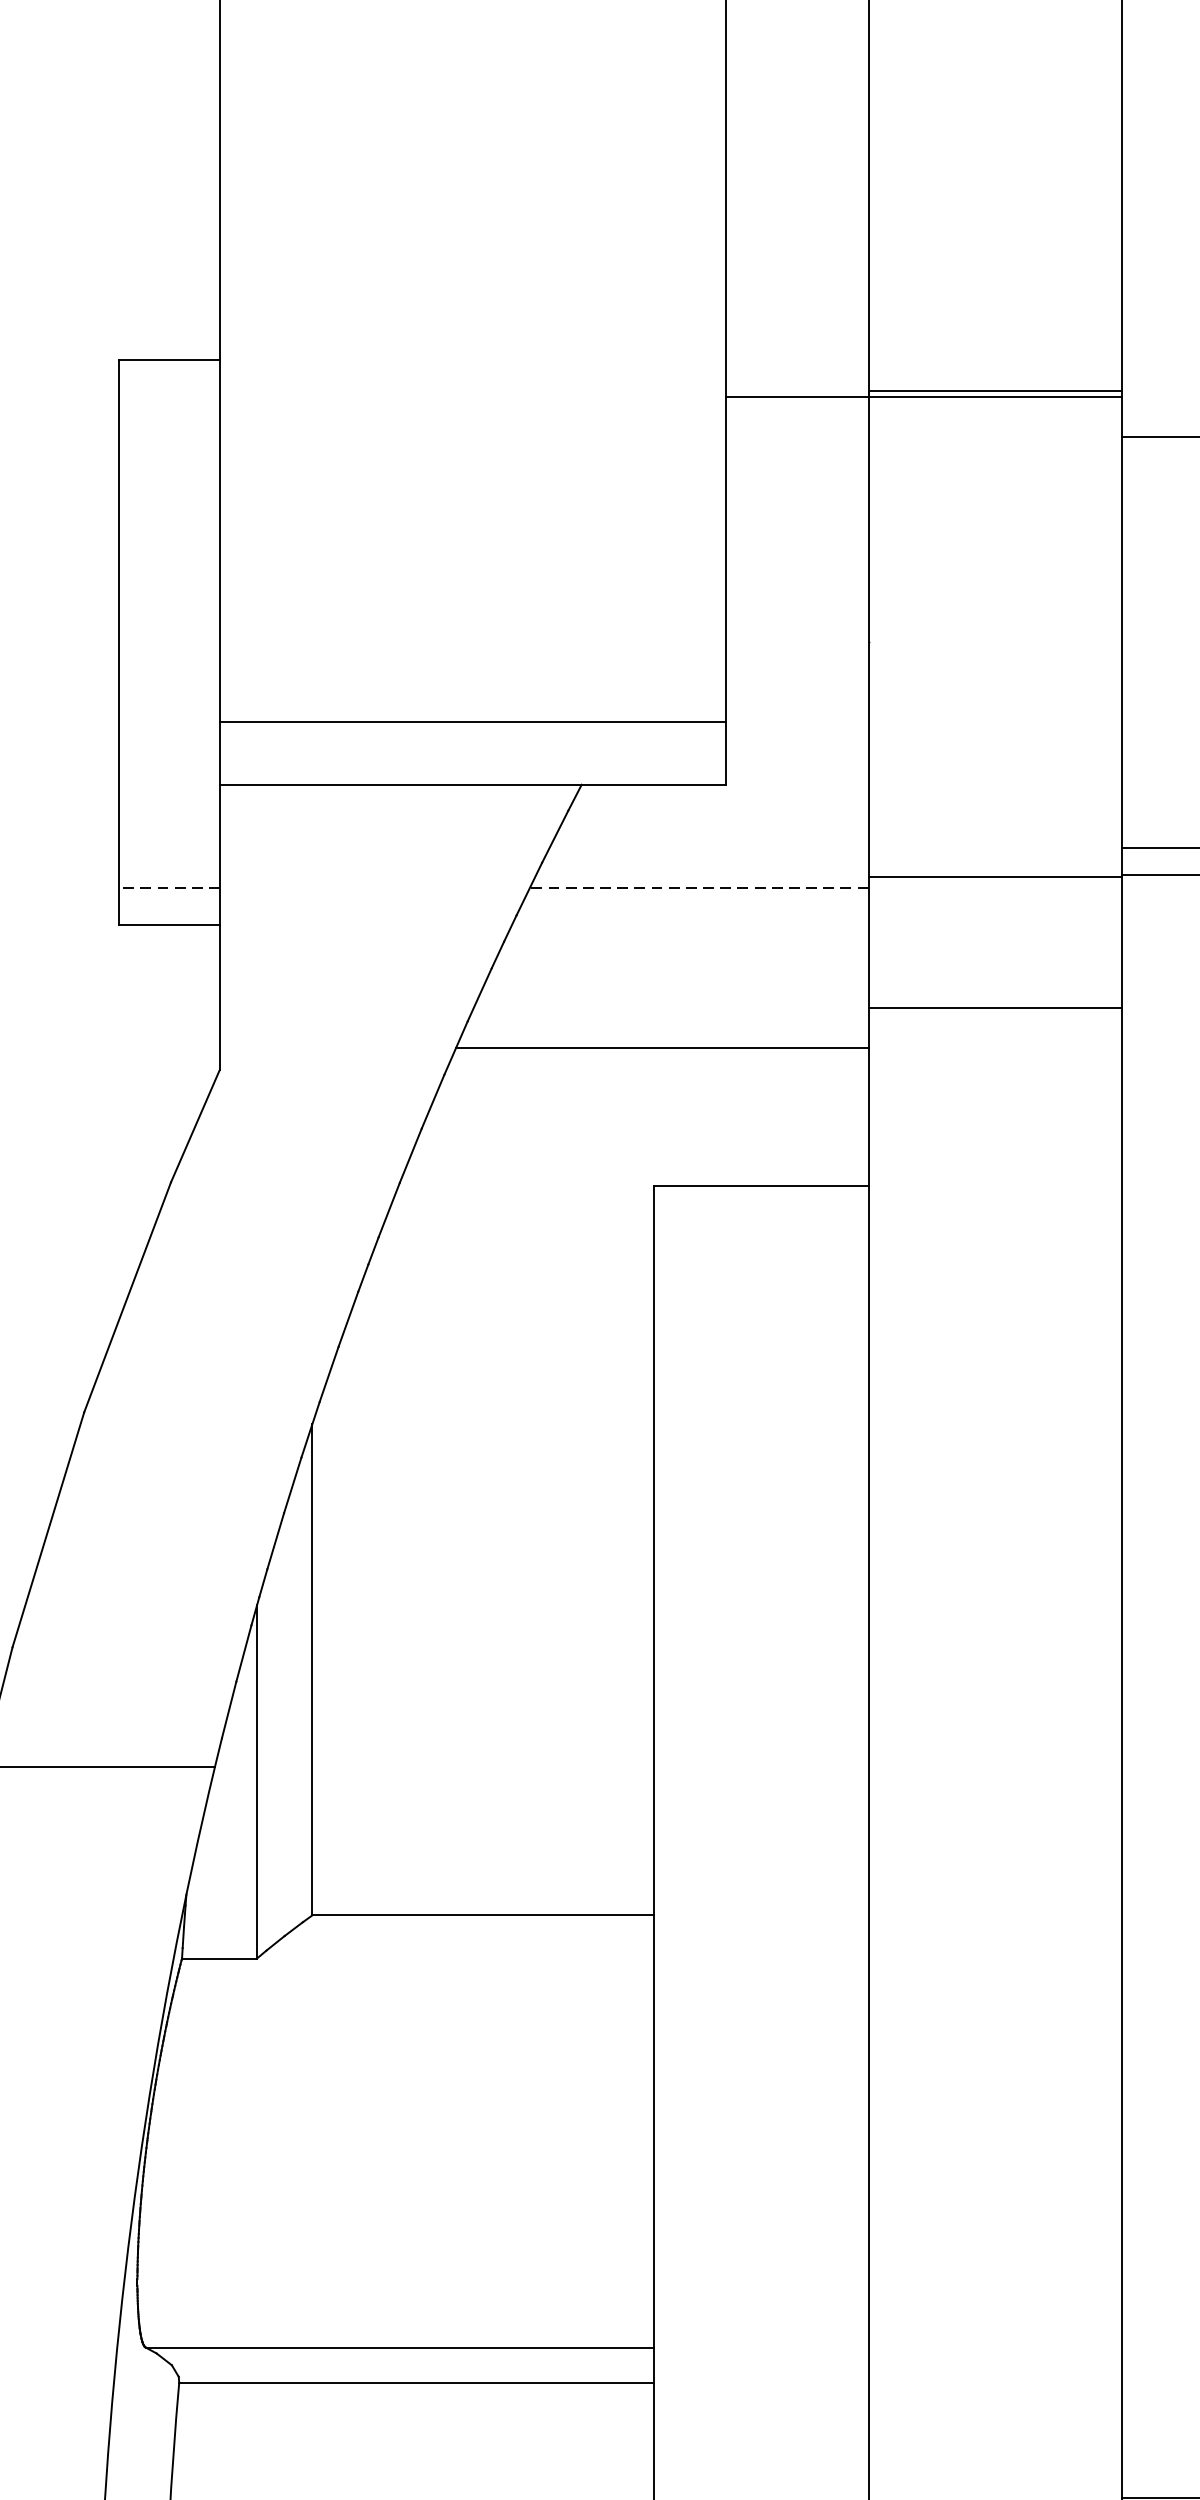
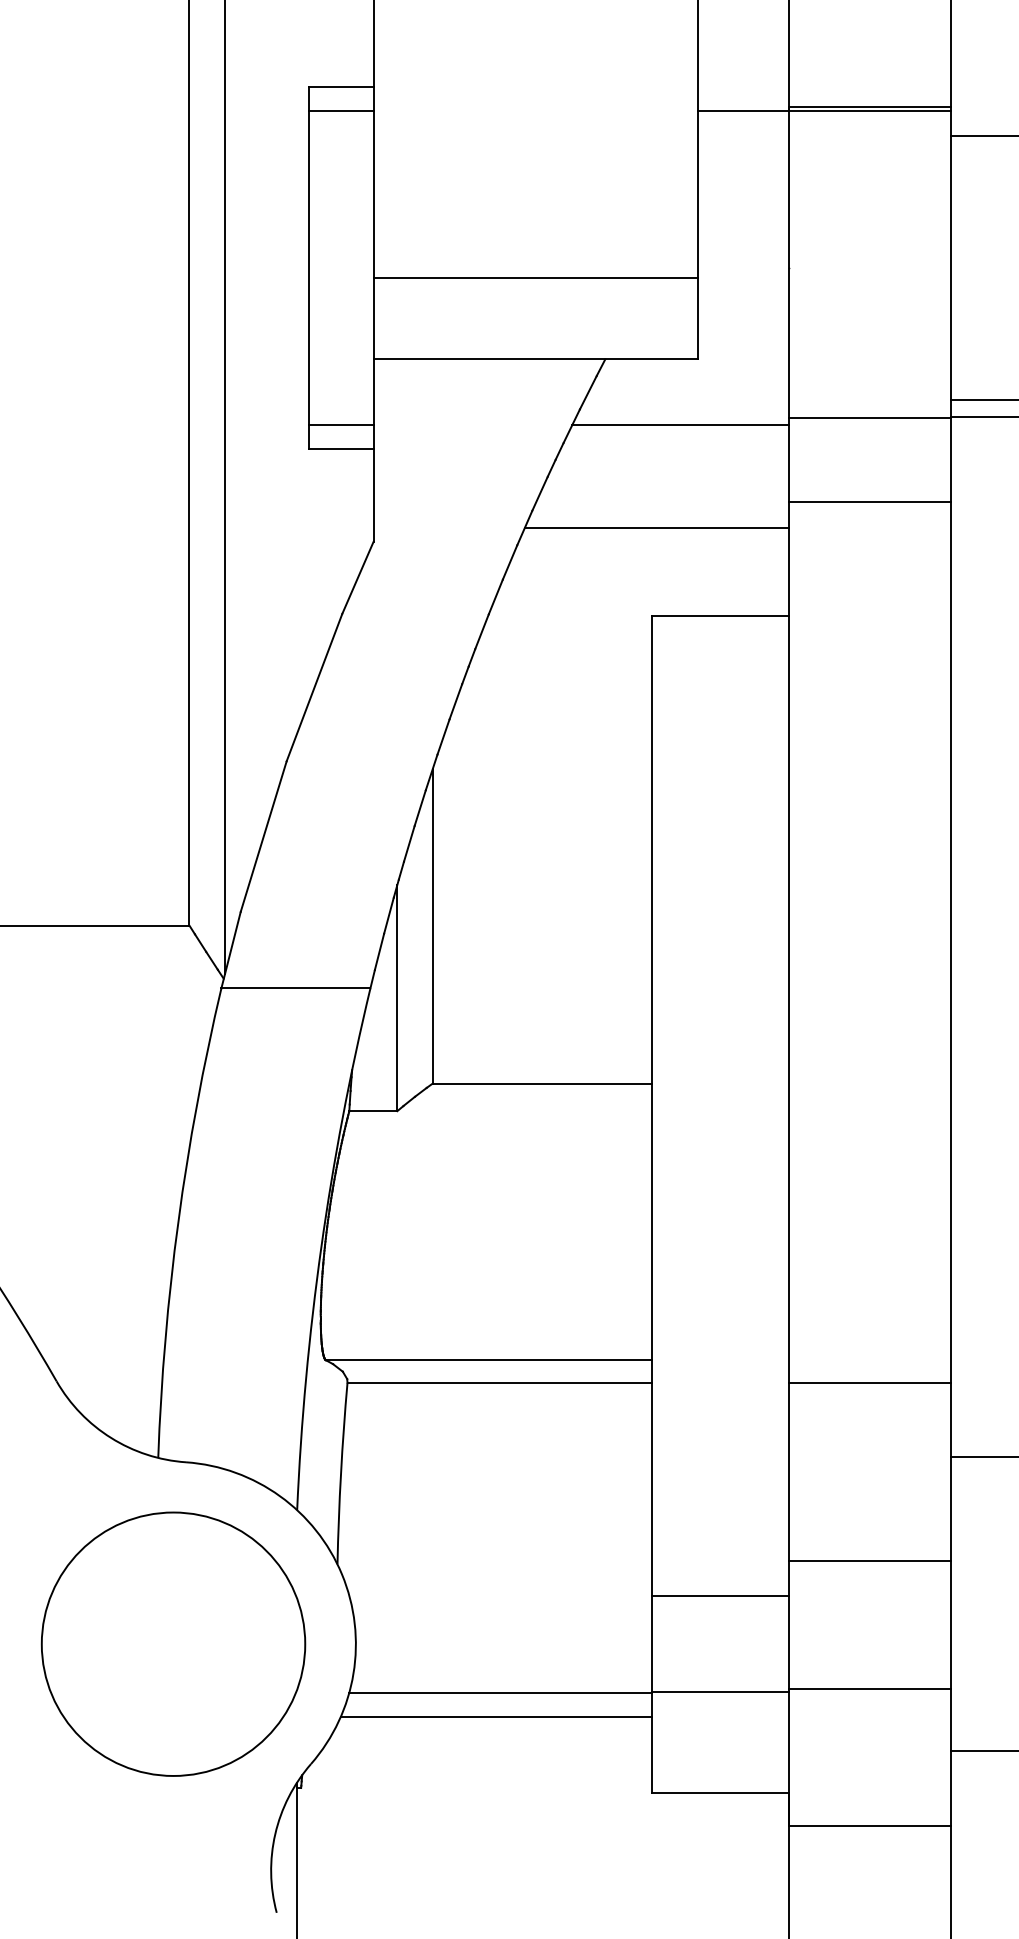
line: (169, 397) -> (341, 111), added
line: (472, 722) -> (535, 278), moved
line: (168, 887) -> (340, 425), dashed -> solid
line: (699, 887) -> (680, 425), dashed -> solid
line: (995, 2382) -> (870, 1382), added

